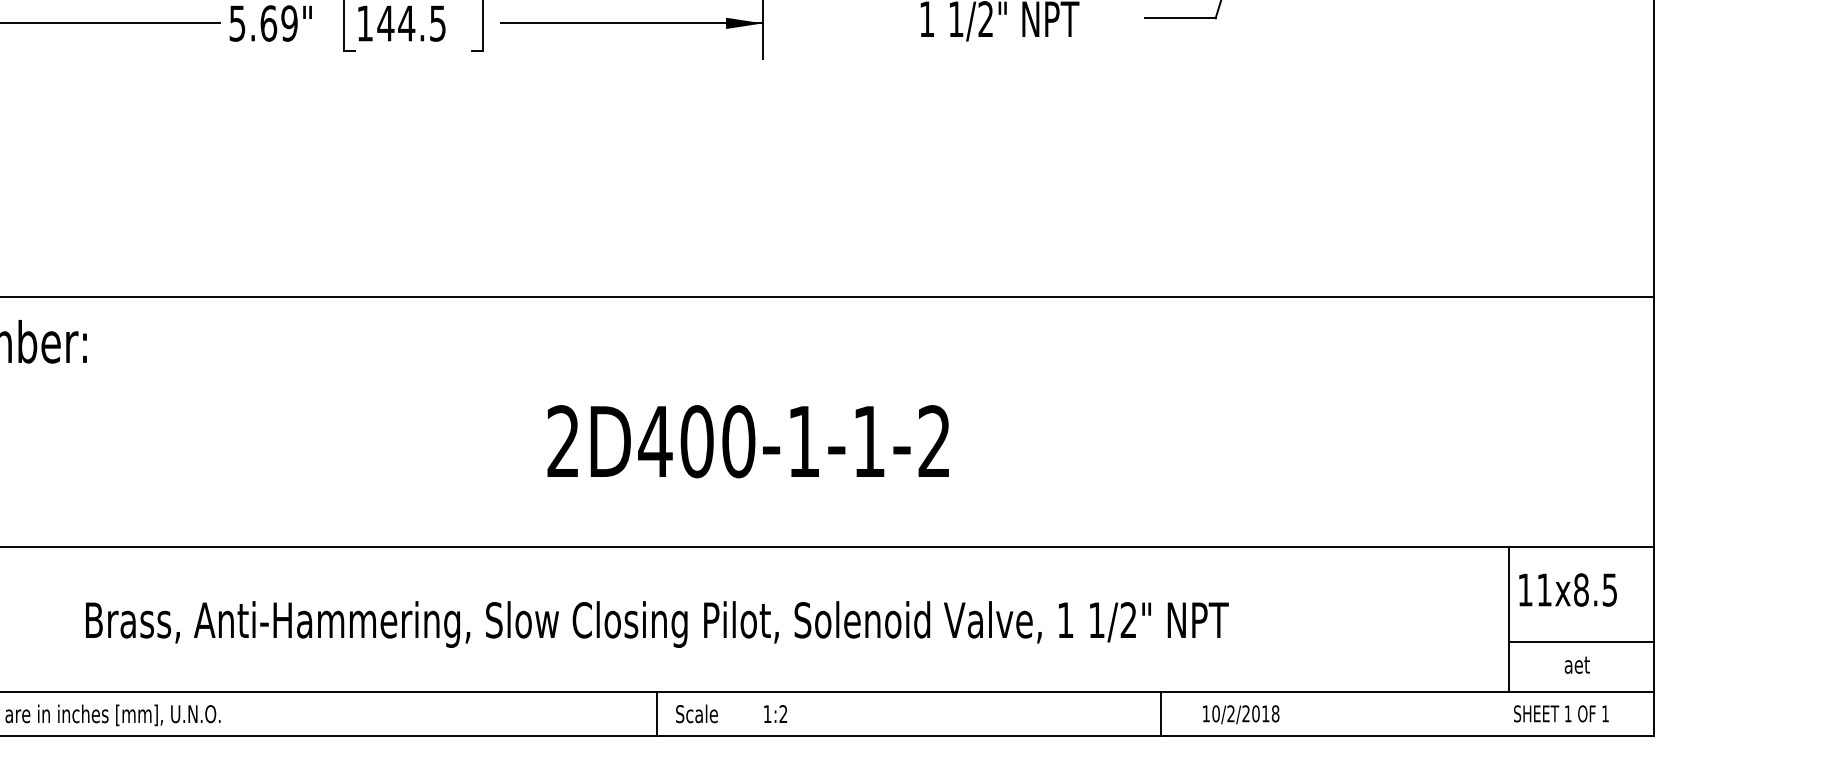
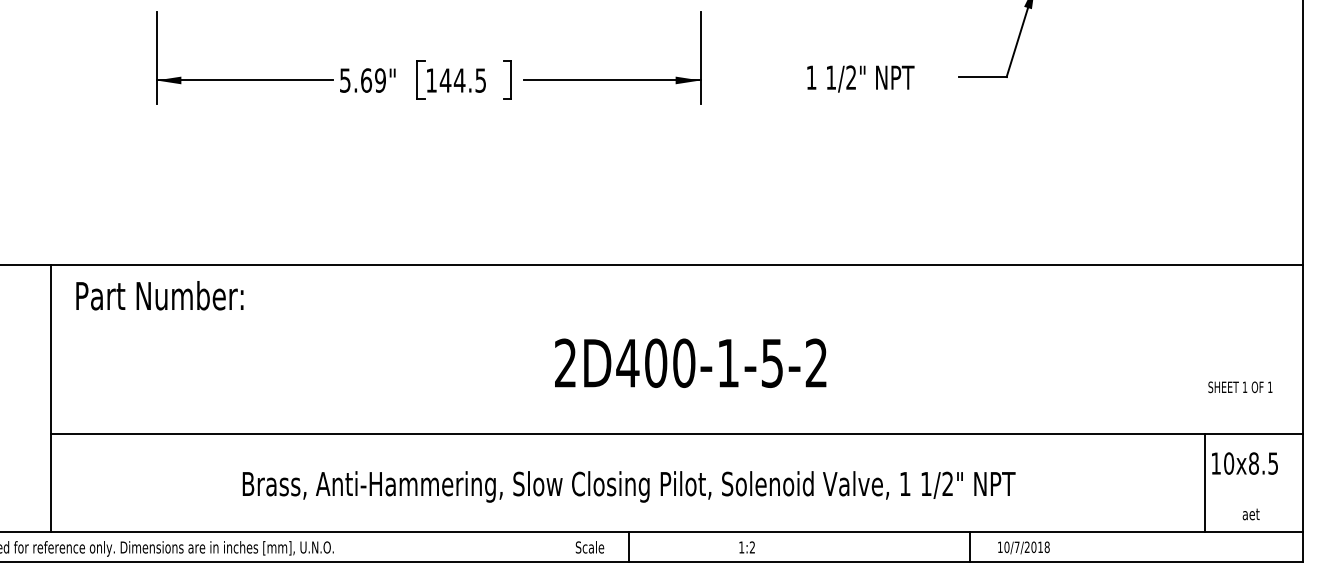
text: (869, 441) -> (772, 363), 2D400-1-1-2 -> 2D400-1-5-2
text: (1545, 589) -> (1229, 463), 11x8.5 -> 10x8.5
line: (1580, 641) -> (1253, 498), removed
text: (1230, 712) -> (1016, 546), 10/2/2018 -> 10/7/2018
text: (696, 714) -> (589, 547), moved
text: (774, 714) -> (746, 547), moved
text: (1561, 714) -> (1240, 387), moved

